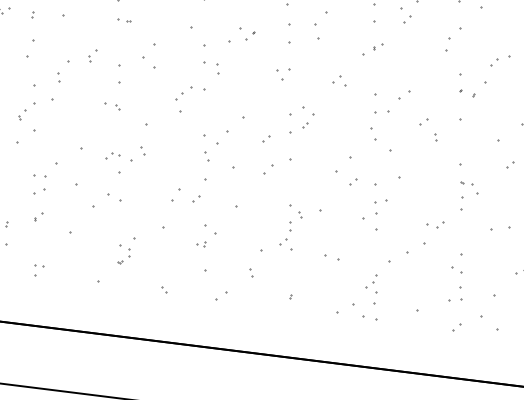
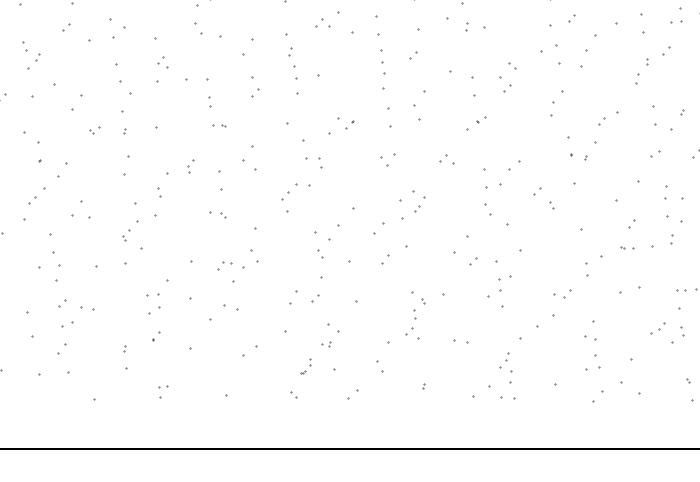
part: (266, 139) -> (379, 228), size x1.6
part: (142, 150) -> (254, 255), size x1.6
part: (466, 182) -> (627, 247), moved
part: (123, 256) -> (305, 366), moved
part: (250, 273) -> (380, 367), size x1.6
part: (456, 327) -> (597, 396), size x1.6

